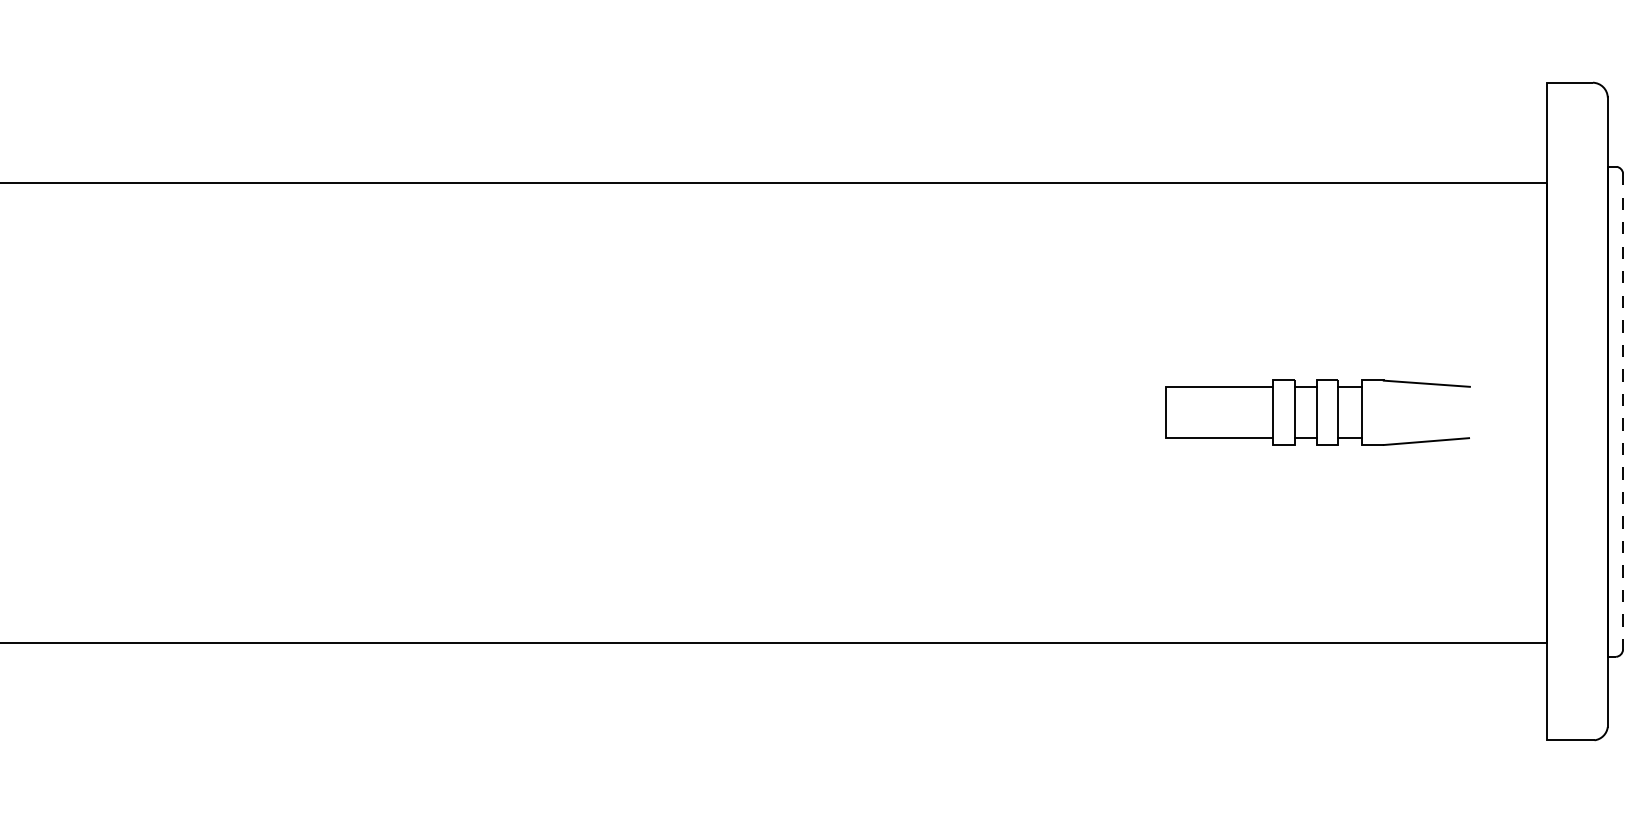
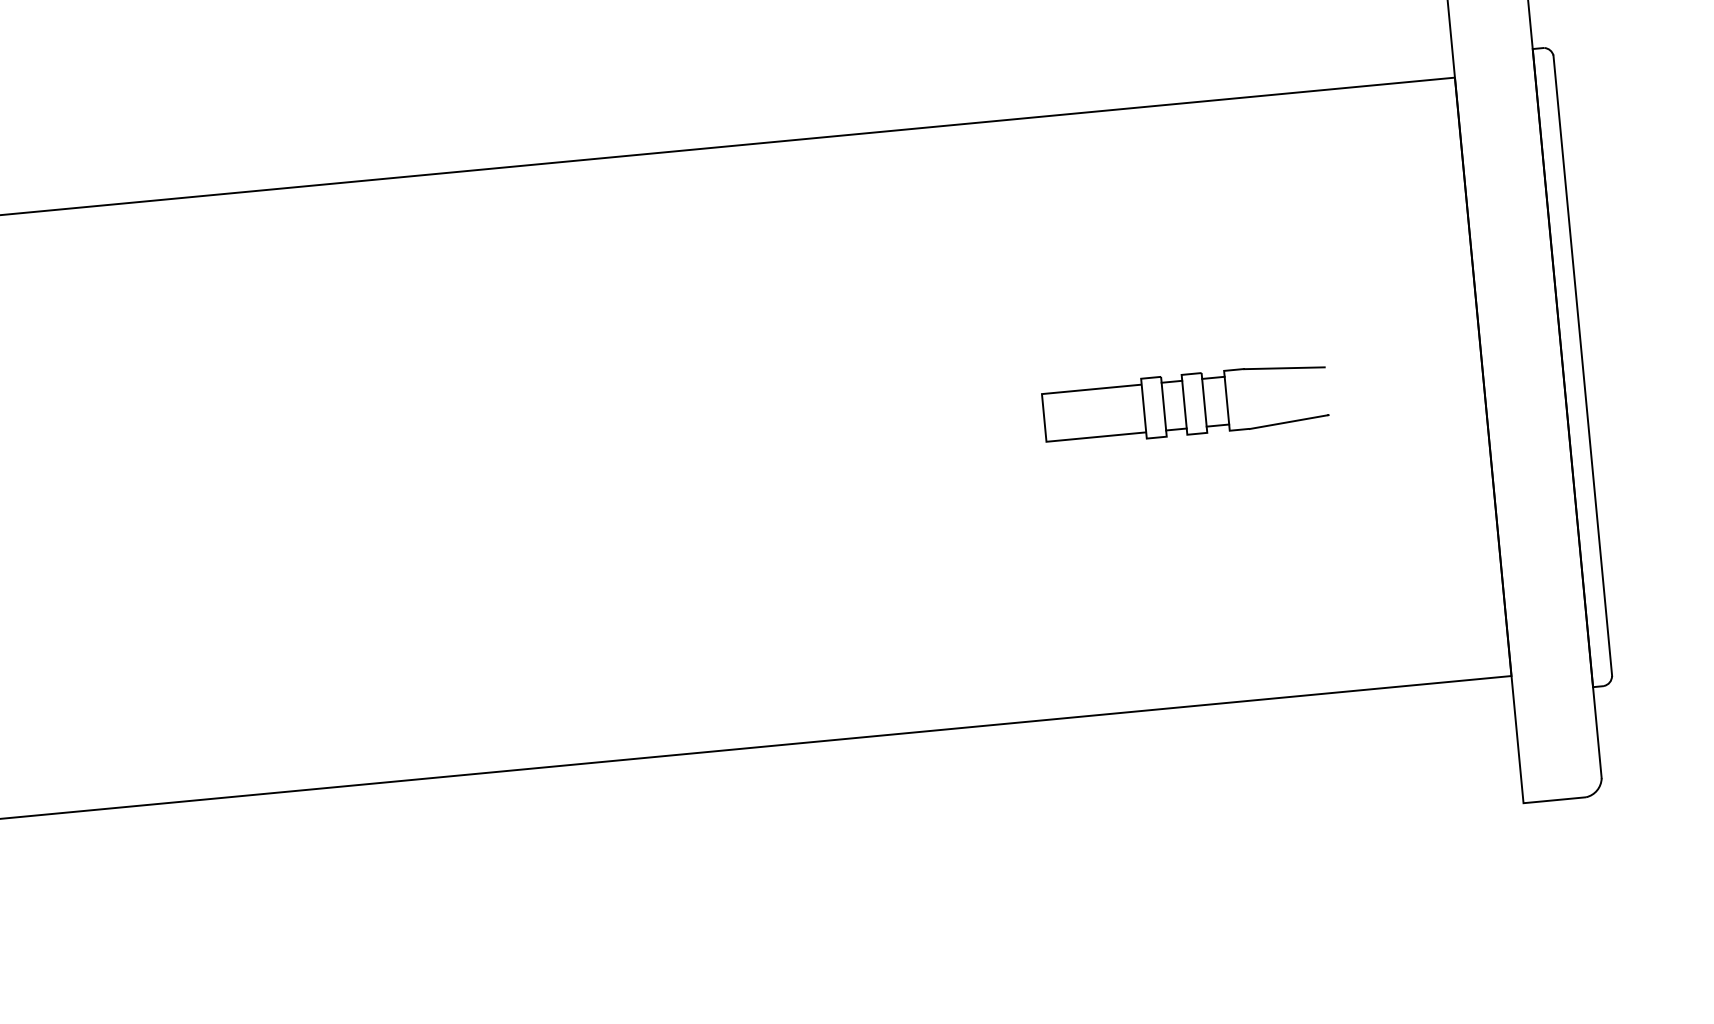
part: (1317, 412) -> (1185, 404), size x0.71
line: (1623, 412) -> (1583, 366), dashed -> solid

